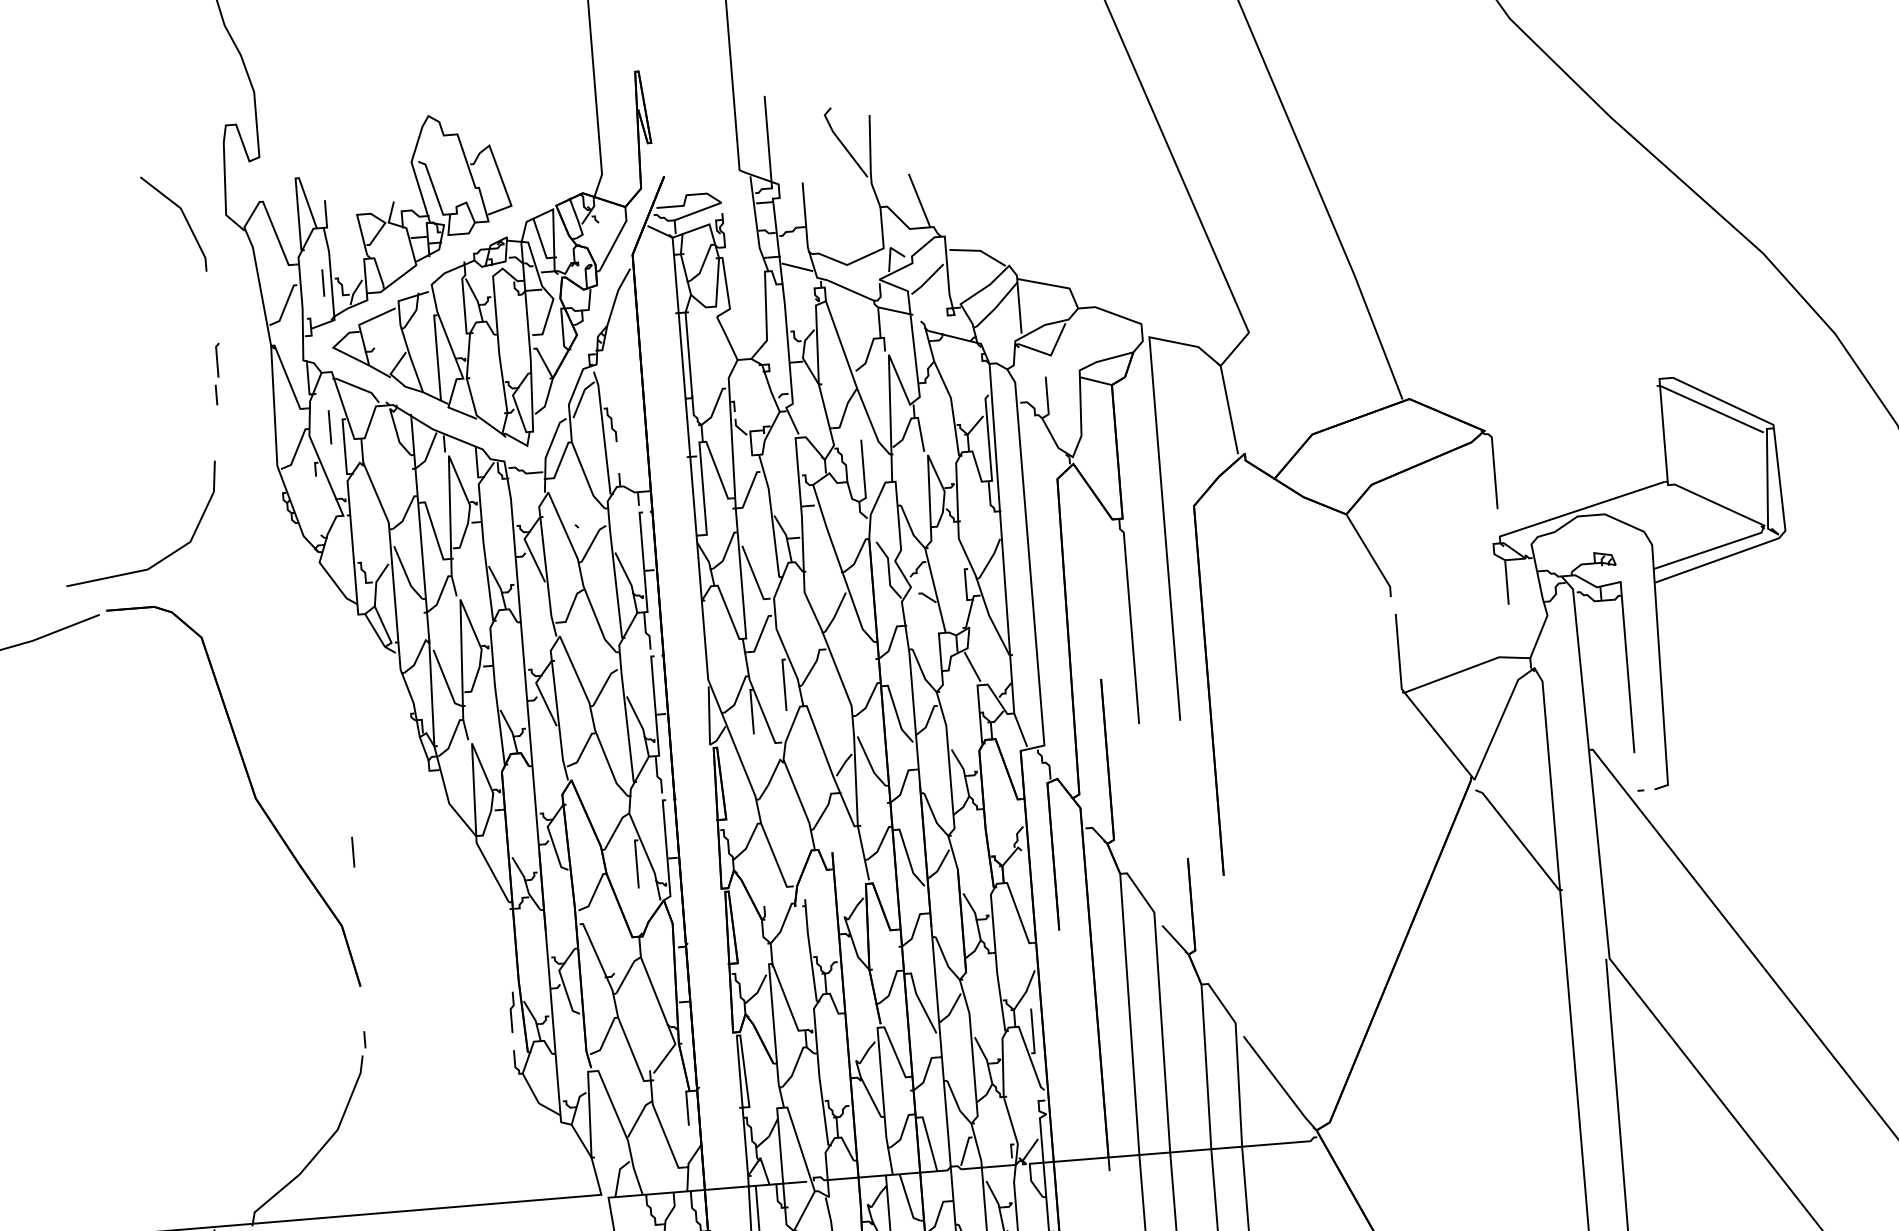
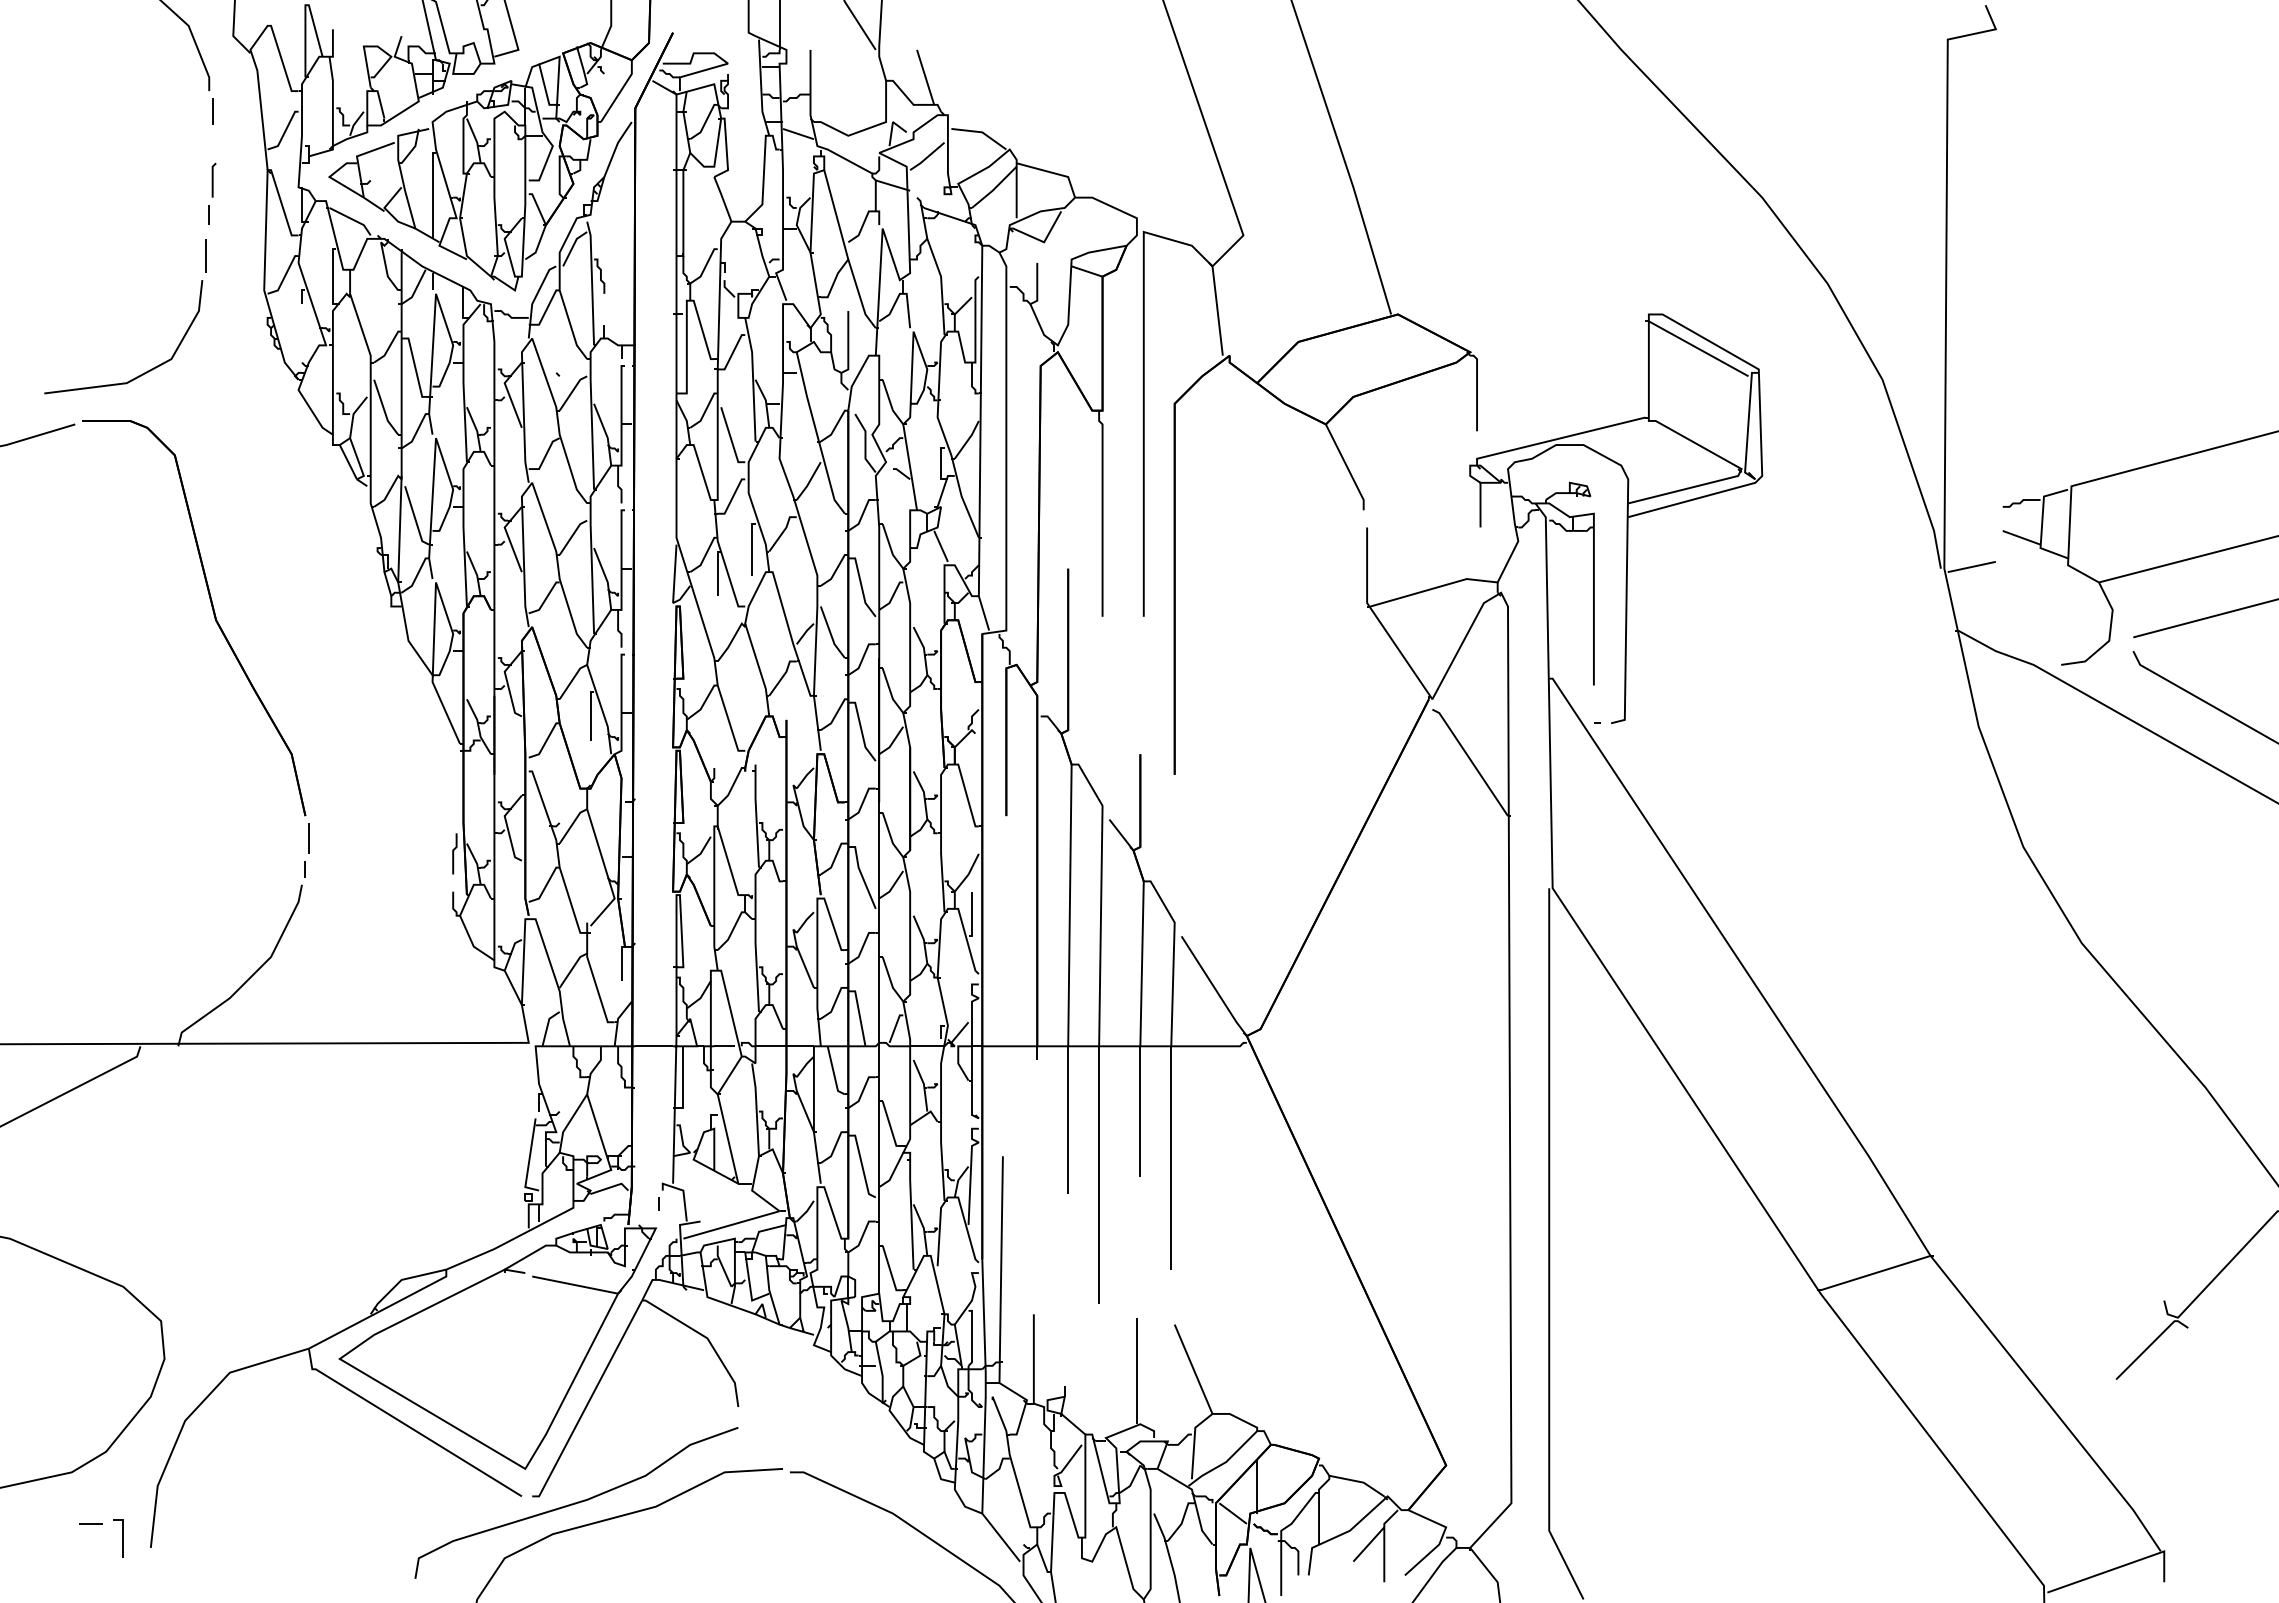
line: (323, 282) -> (212, 111), moved
line: (329, 426) -> (205, 255), moved
line: (352, 852) -> (308, 838), moved

